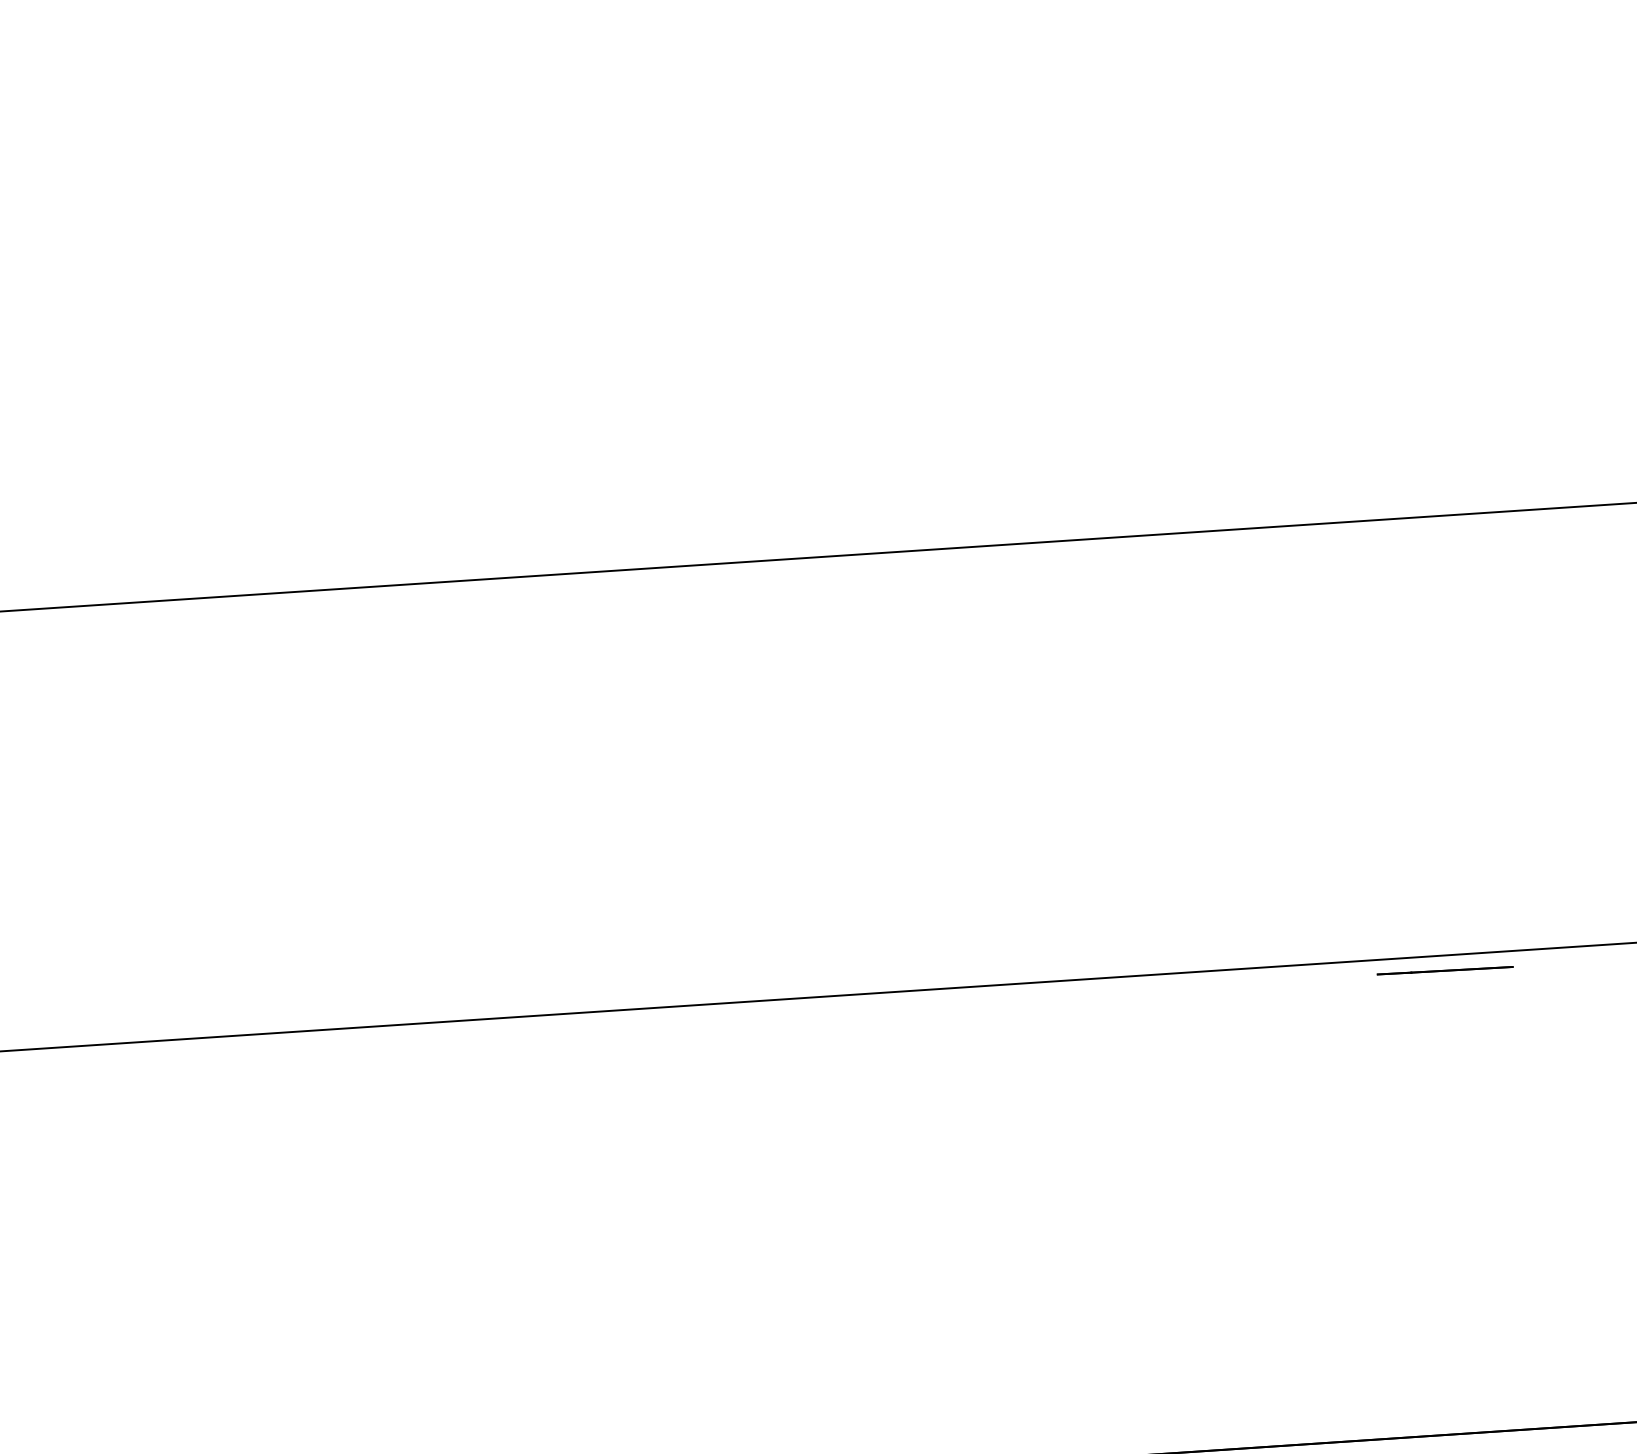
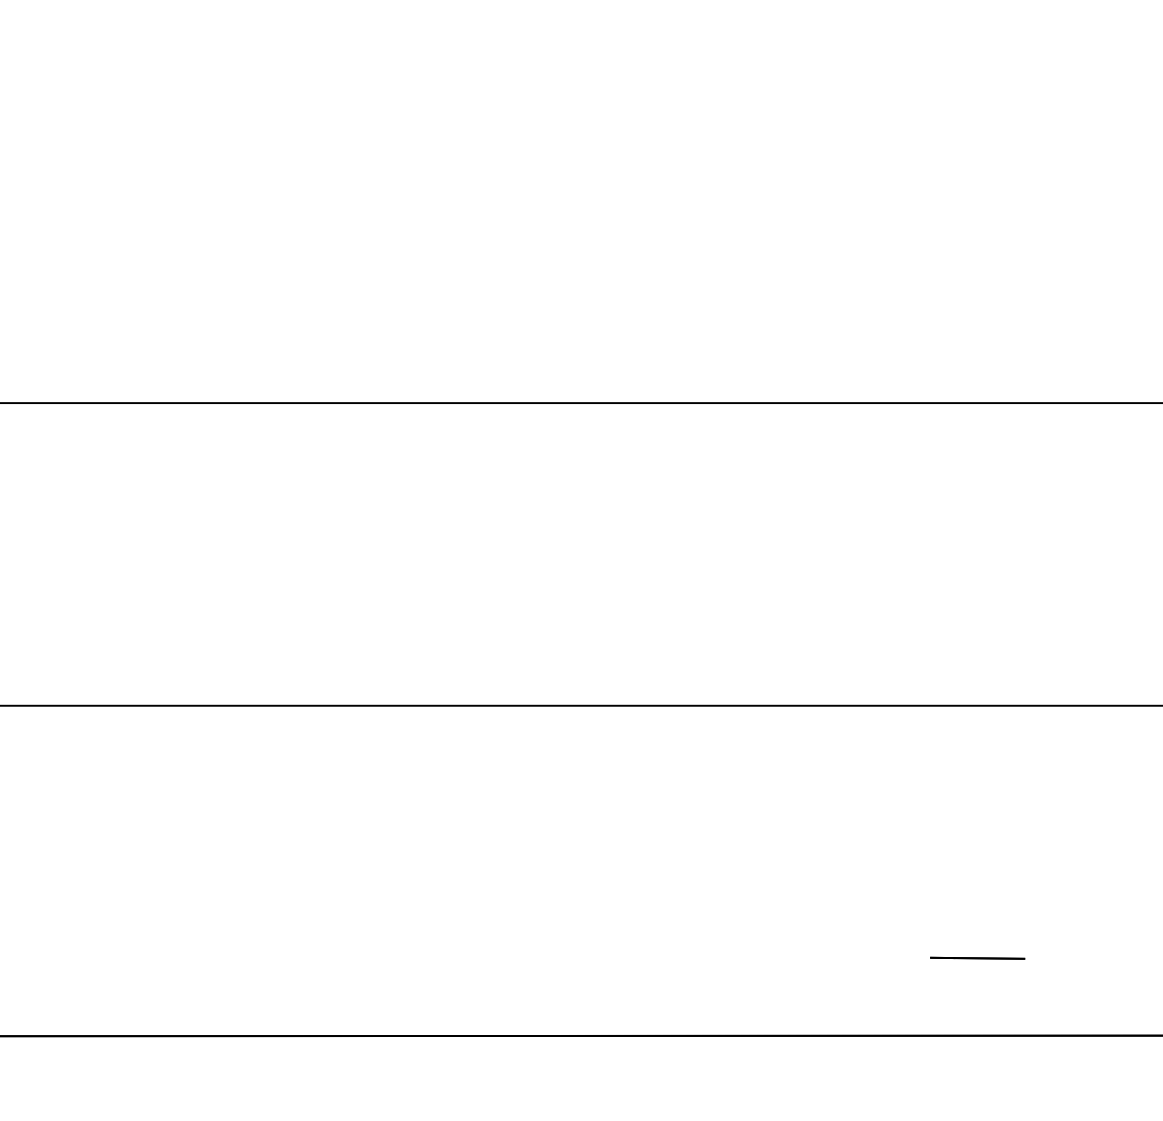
line: (1444, 969) -> (977, 957), moved

